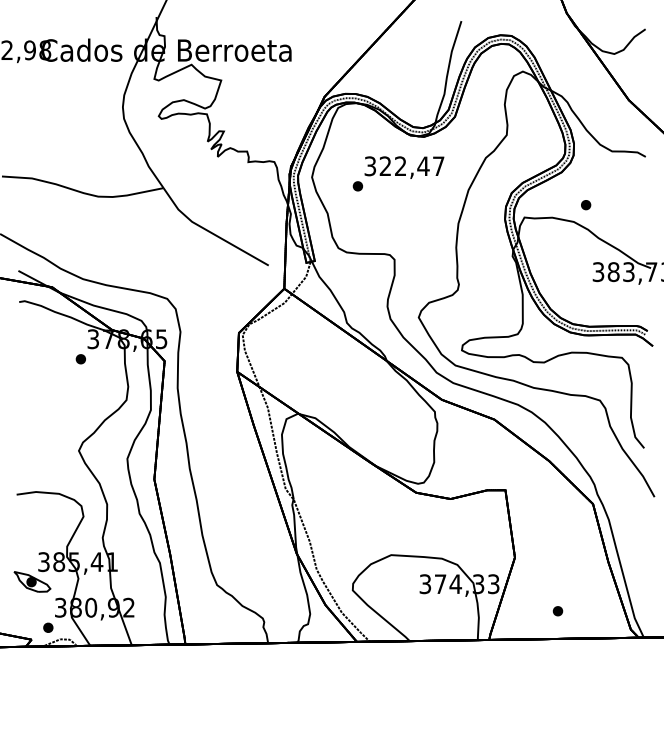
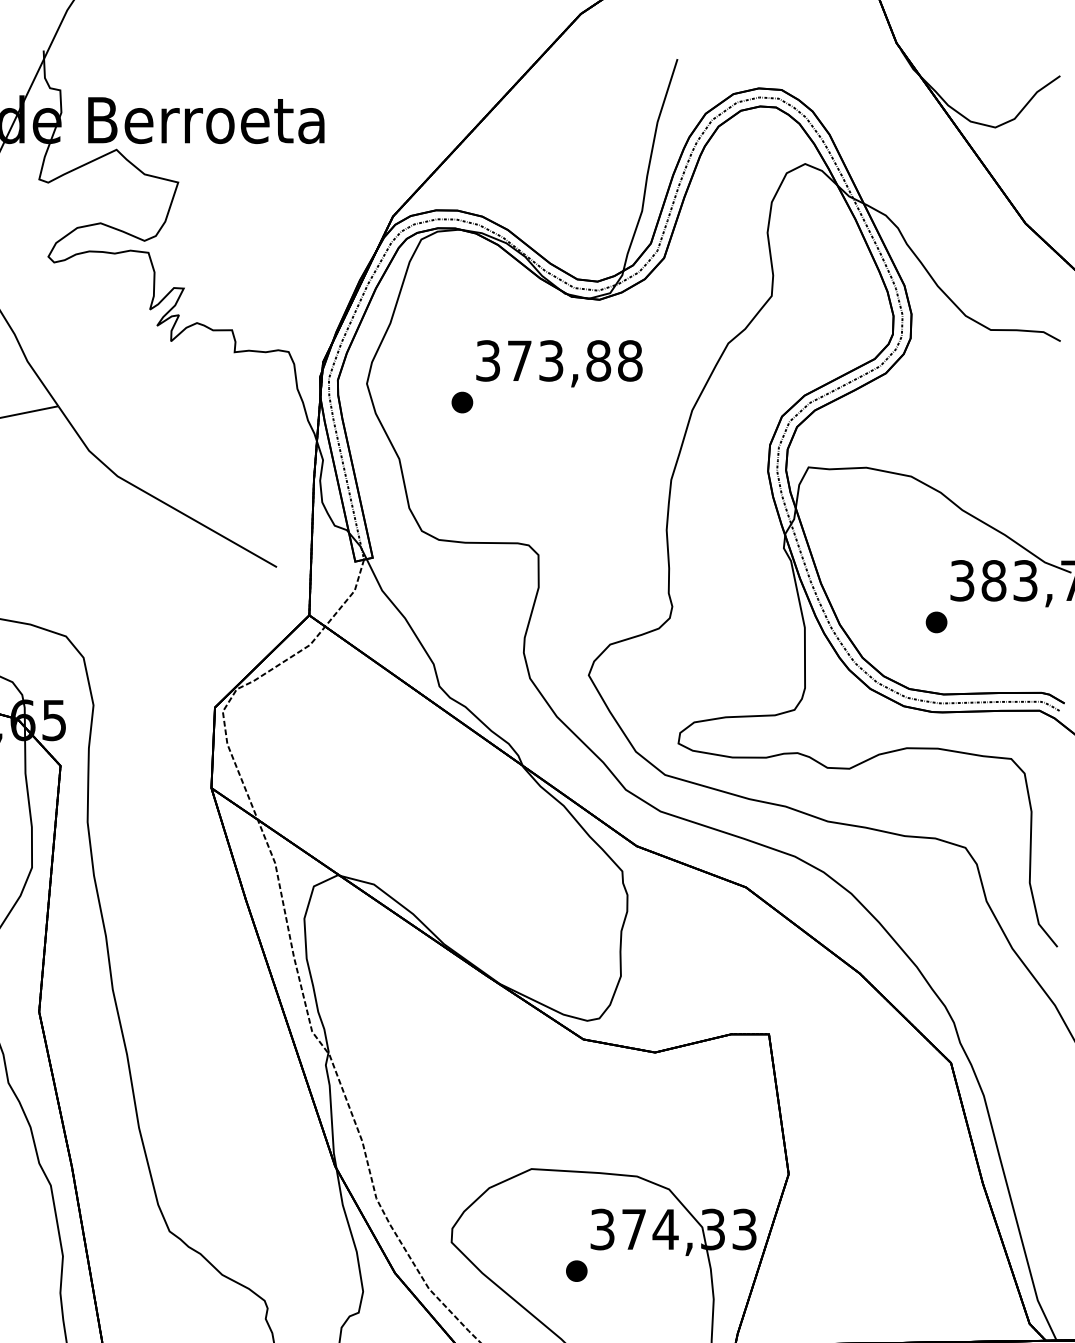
text: (411, 166) -> (573, 361), 322,47 -> 373,88
part: (586, 205) -> (937, 623), moved
part: (557, 611) -> (575, 1271), moved

